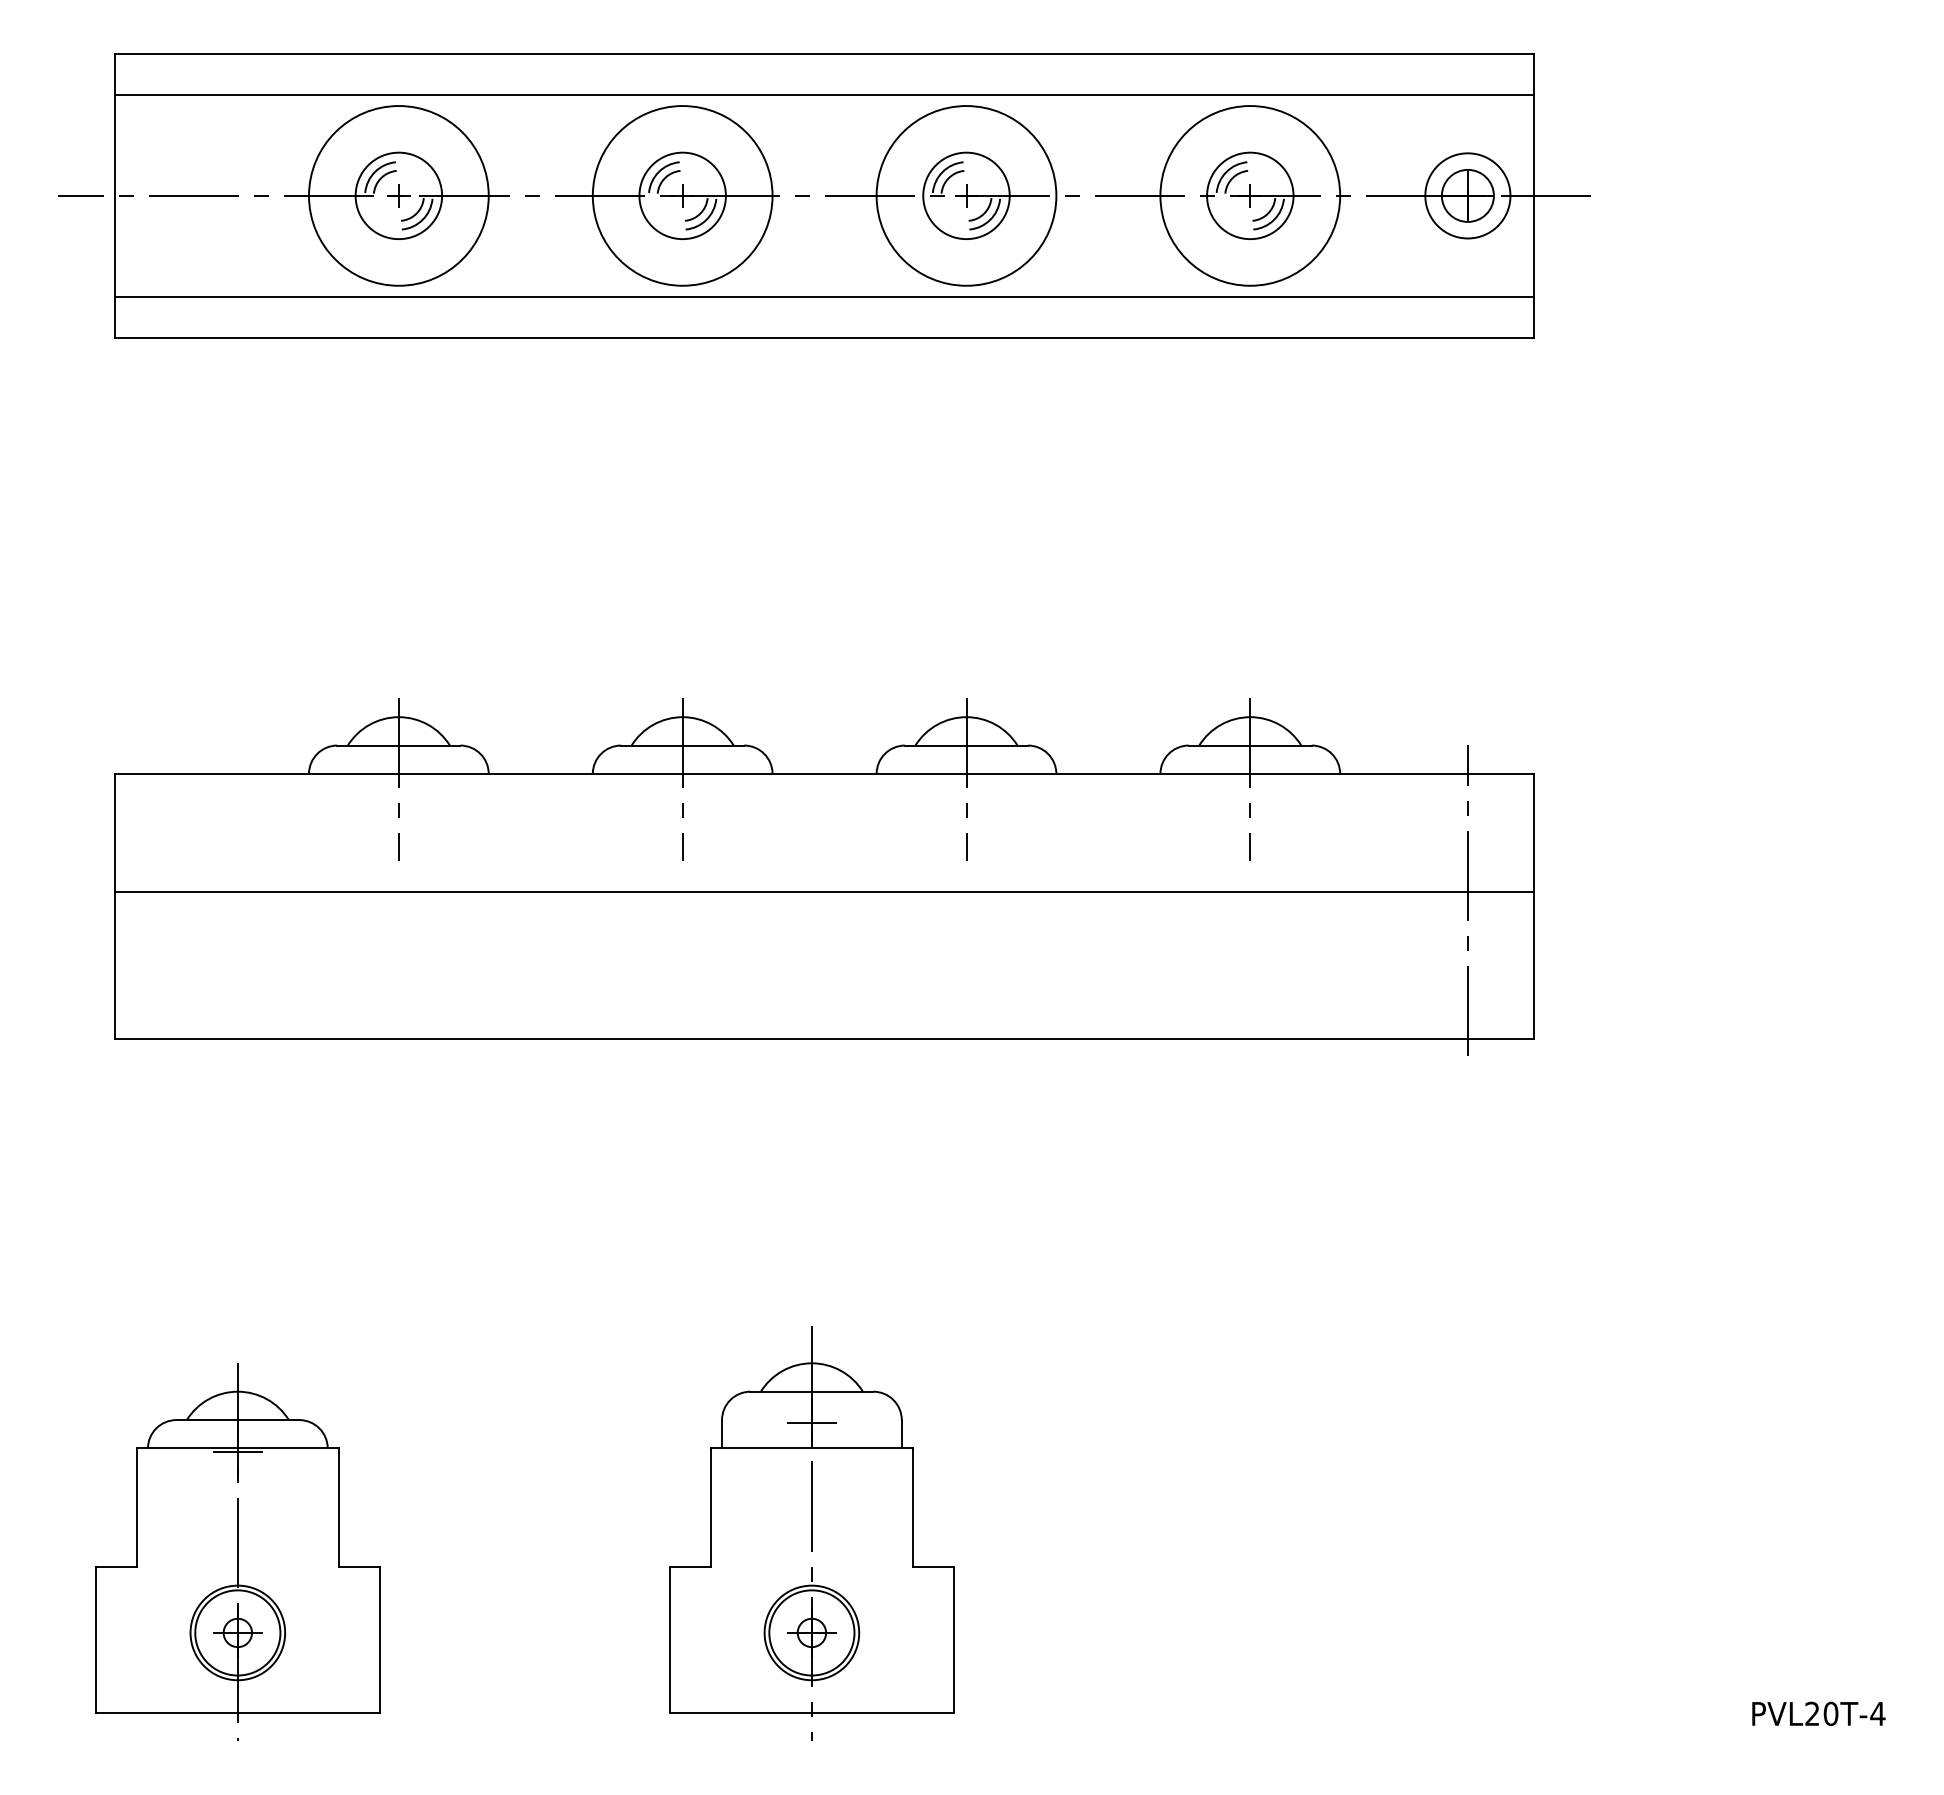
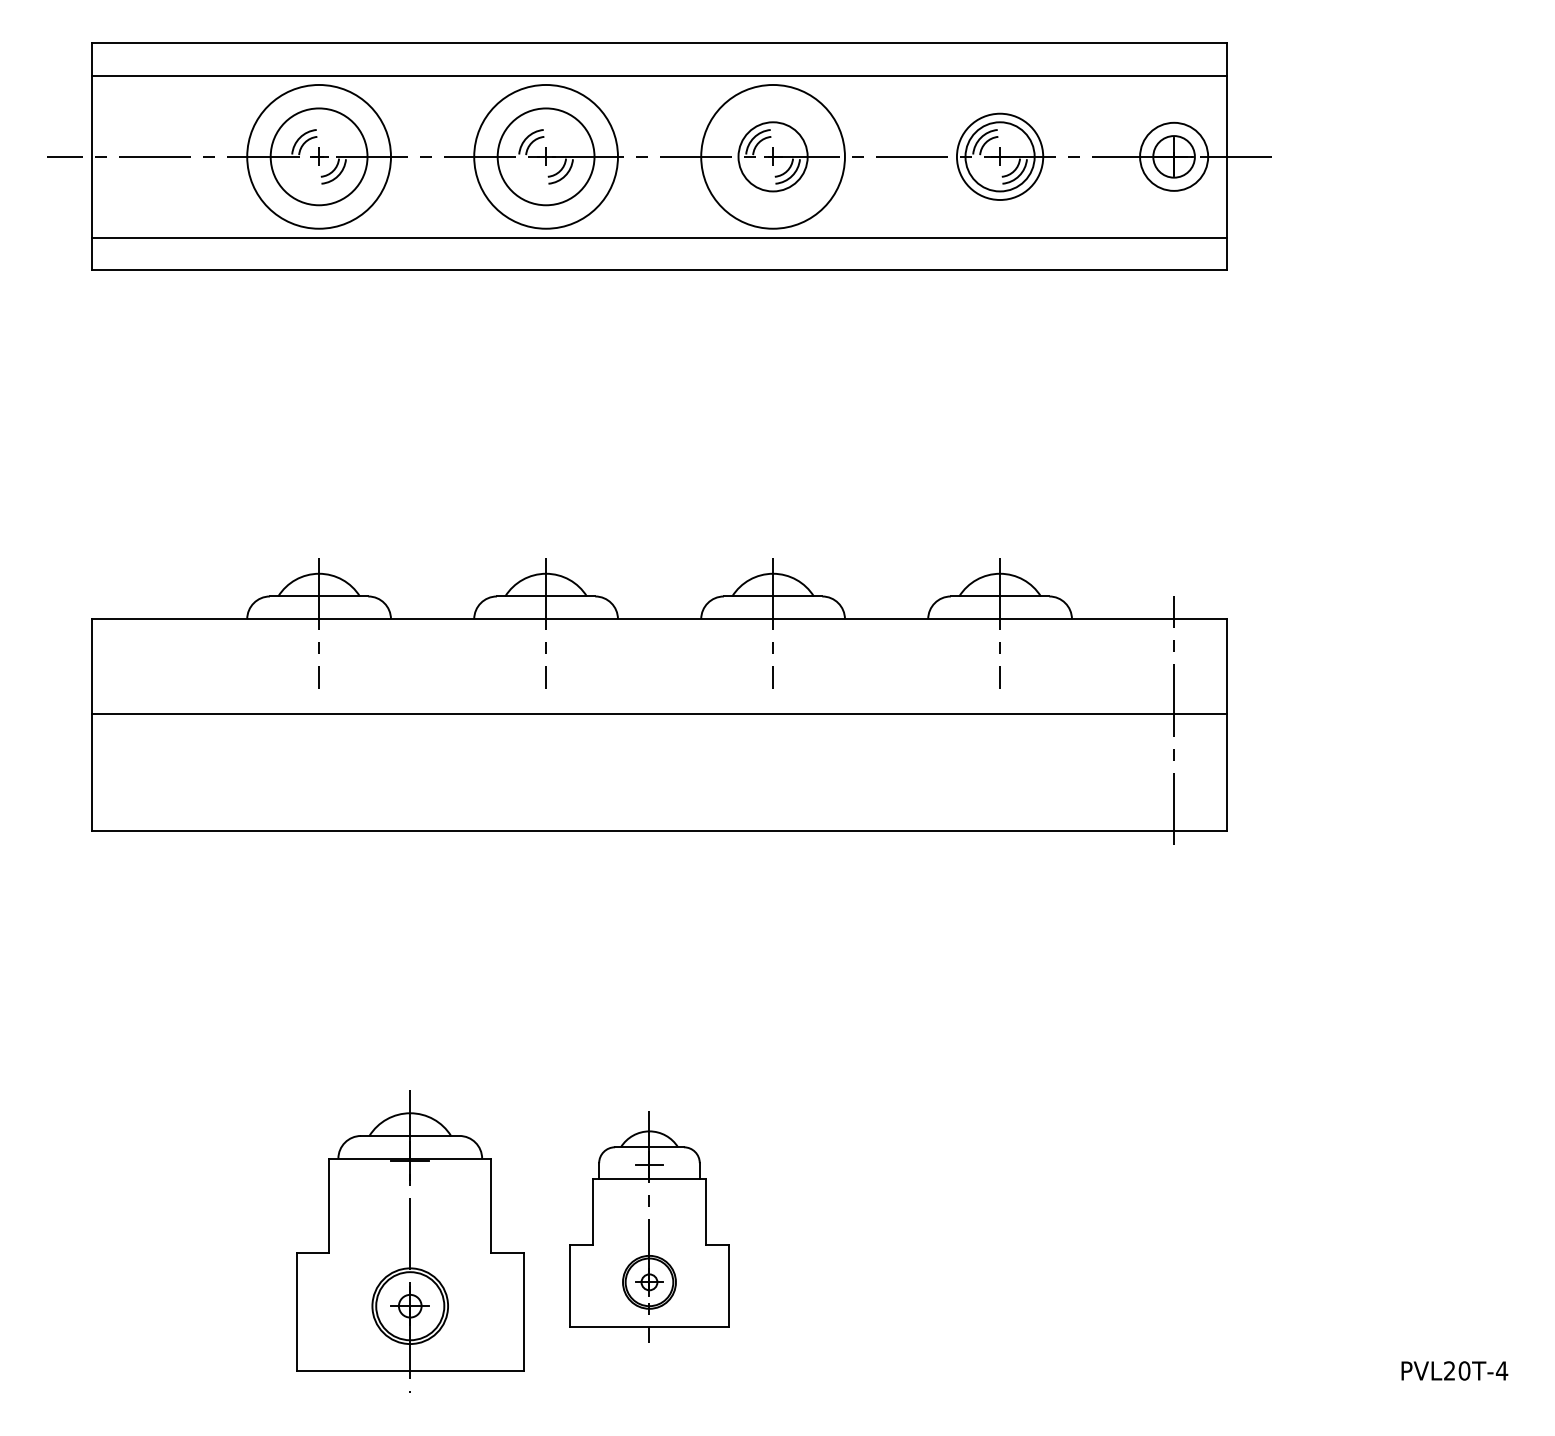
circle: (398, 195) -> (318, 156), size x1.4
circle: (682, 195) -> (545, 156), size x1.4
circle: (1250, 195) -> (1000, 156), size x0.6
part: (811, 1533) -> (649, 1226), size x0.7
part: (237, 1551) -> (409, 1241), moved

